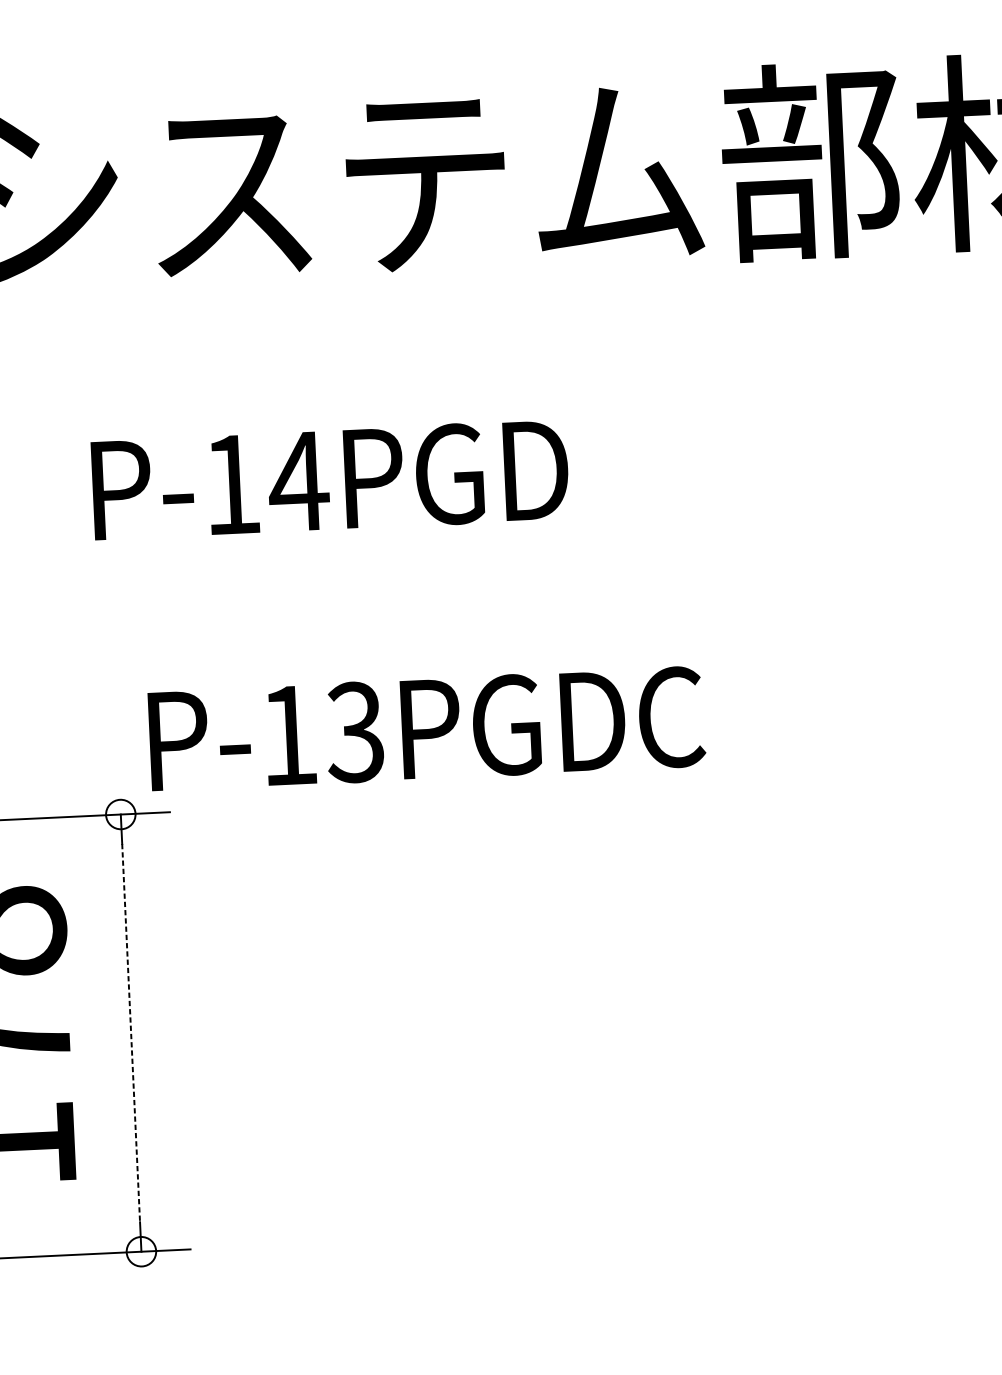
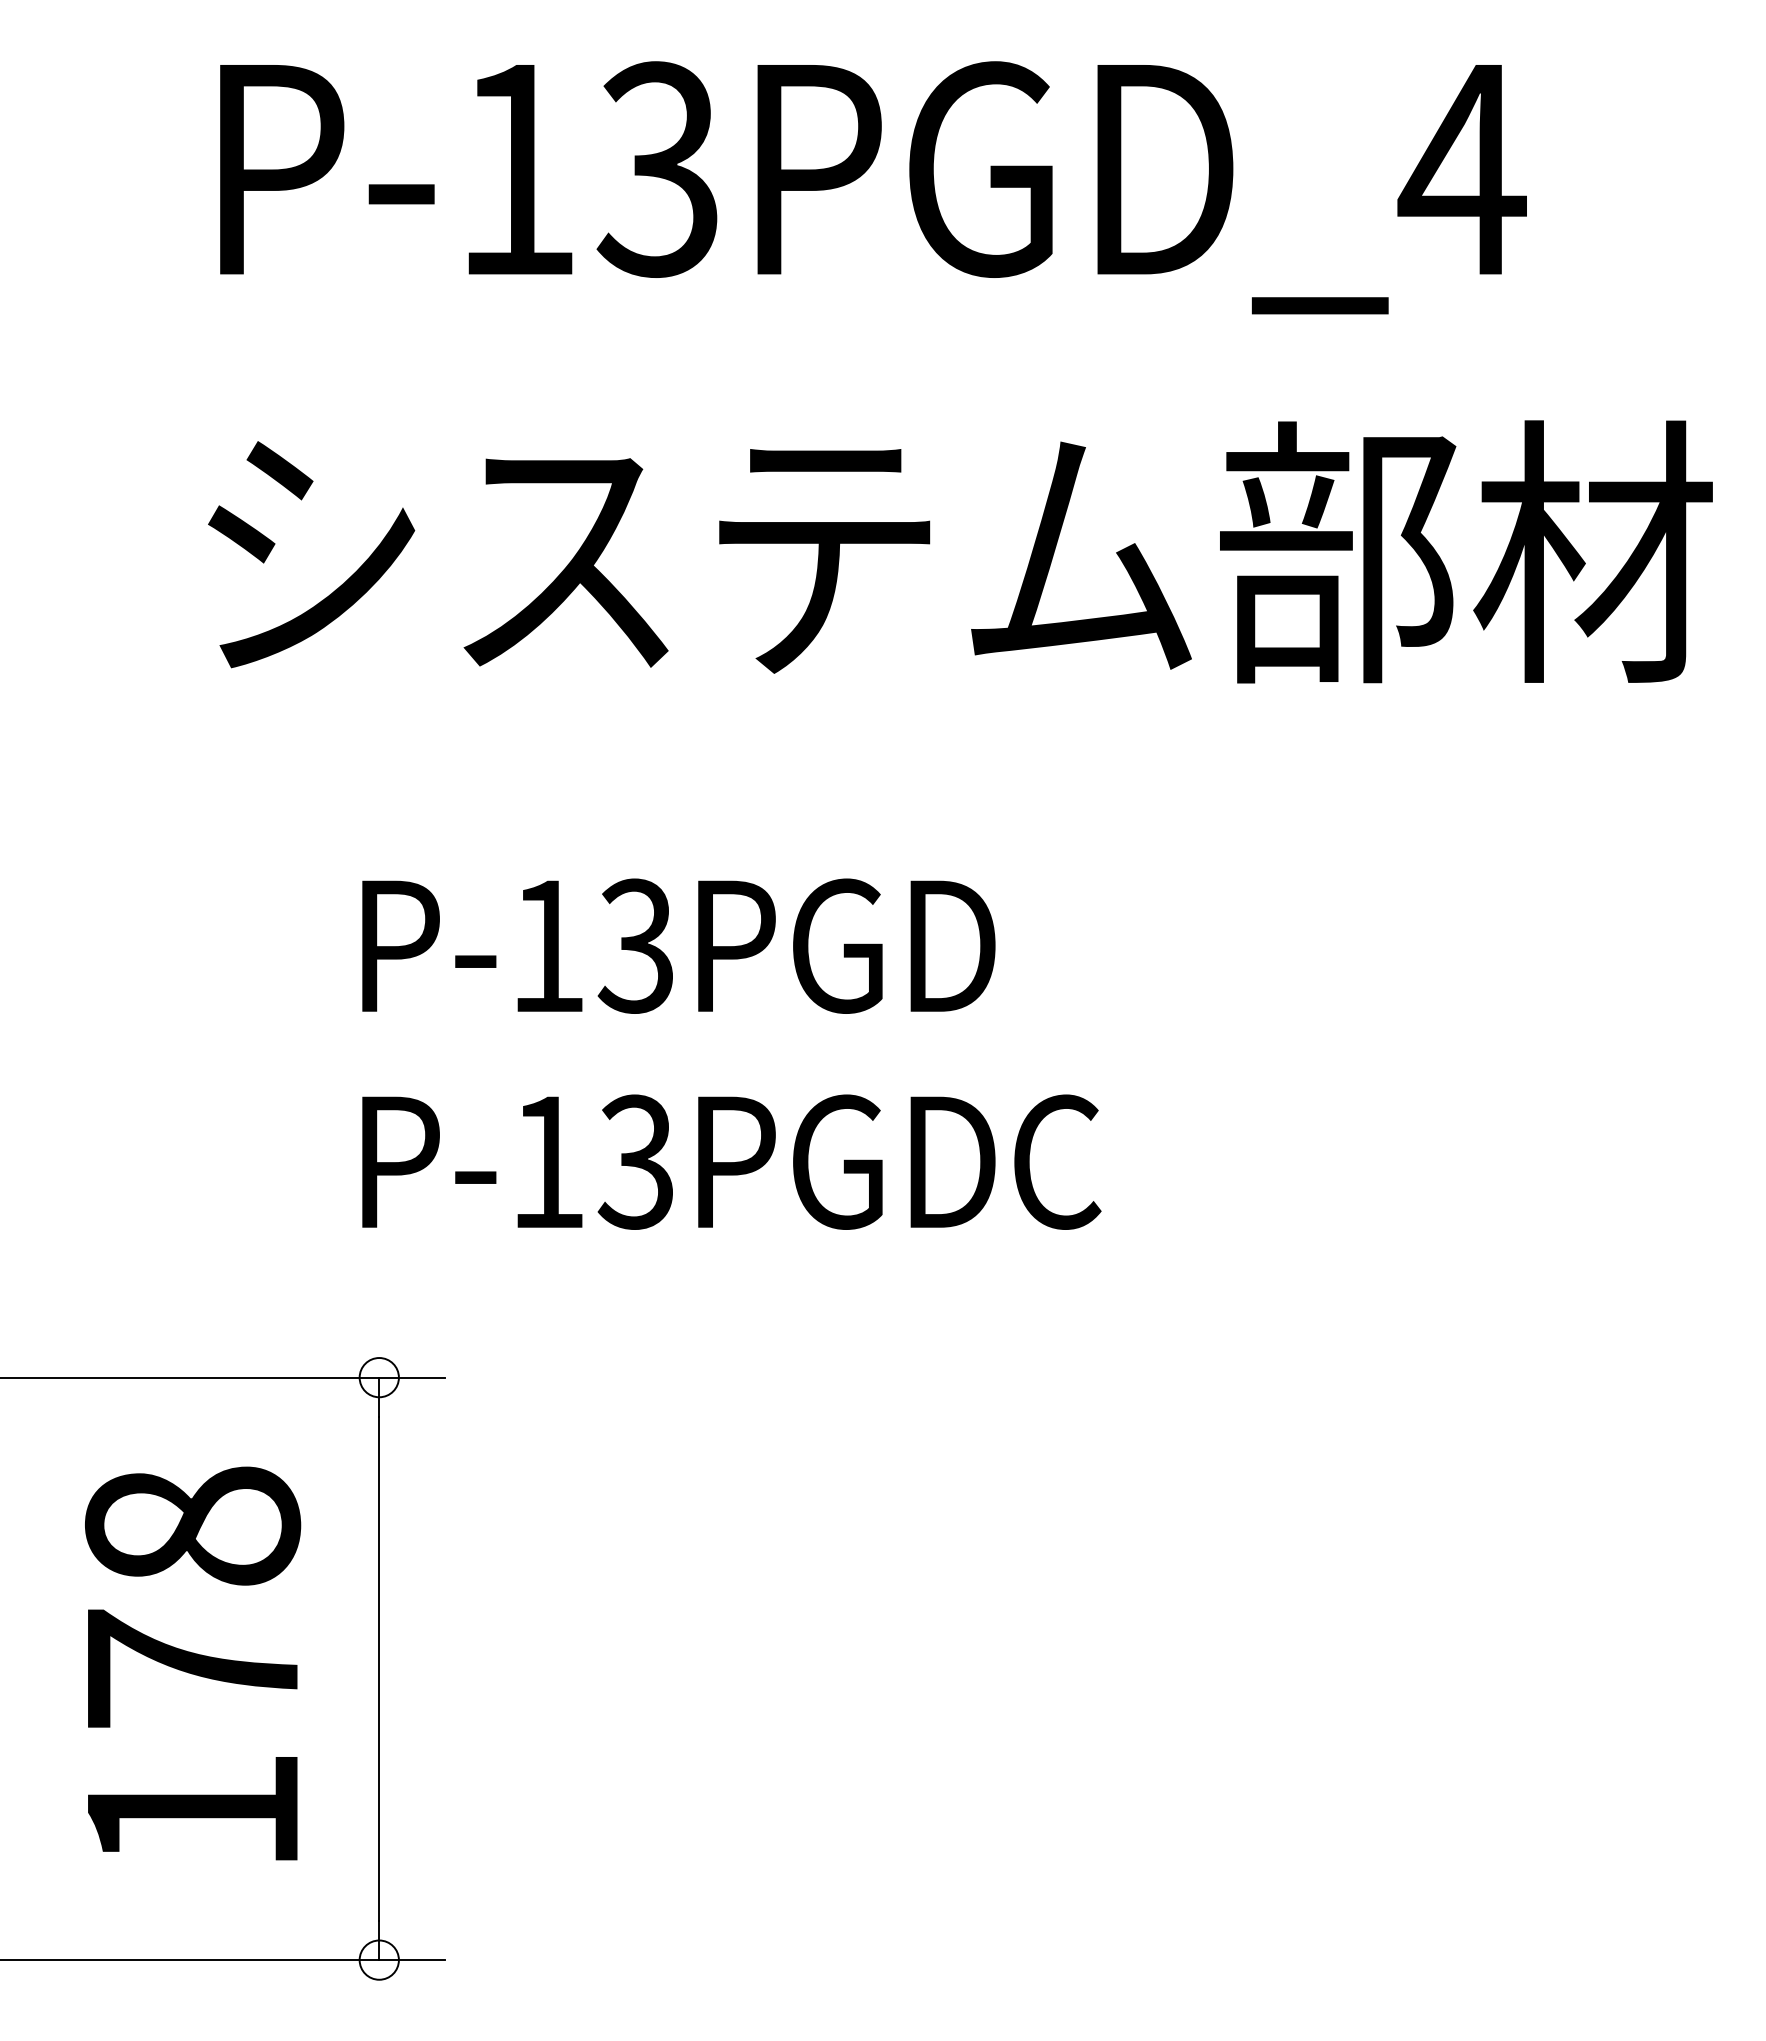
text: (298, 481) -> (636, 945), P-14PGD -> P-13PGD
text: (426, 728) -> (731, 1161), moved
line: (131, 1032) -> (379, 1668), dashed -> solid

